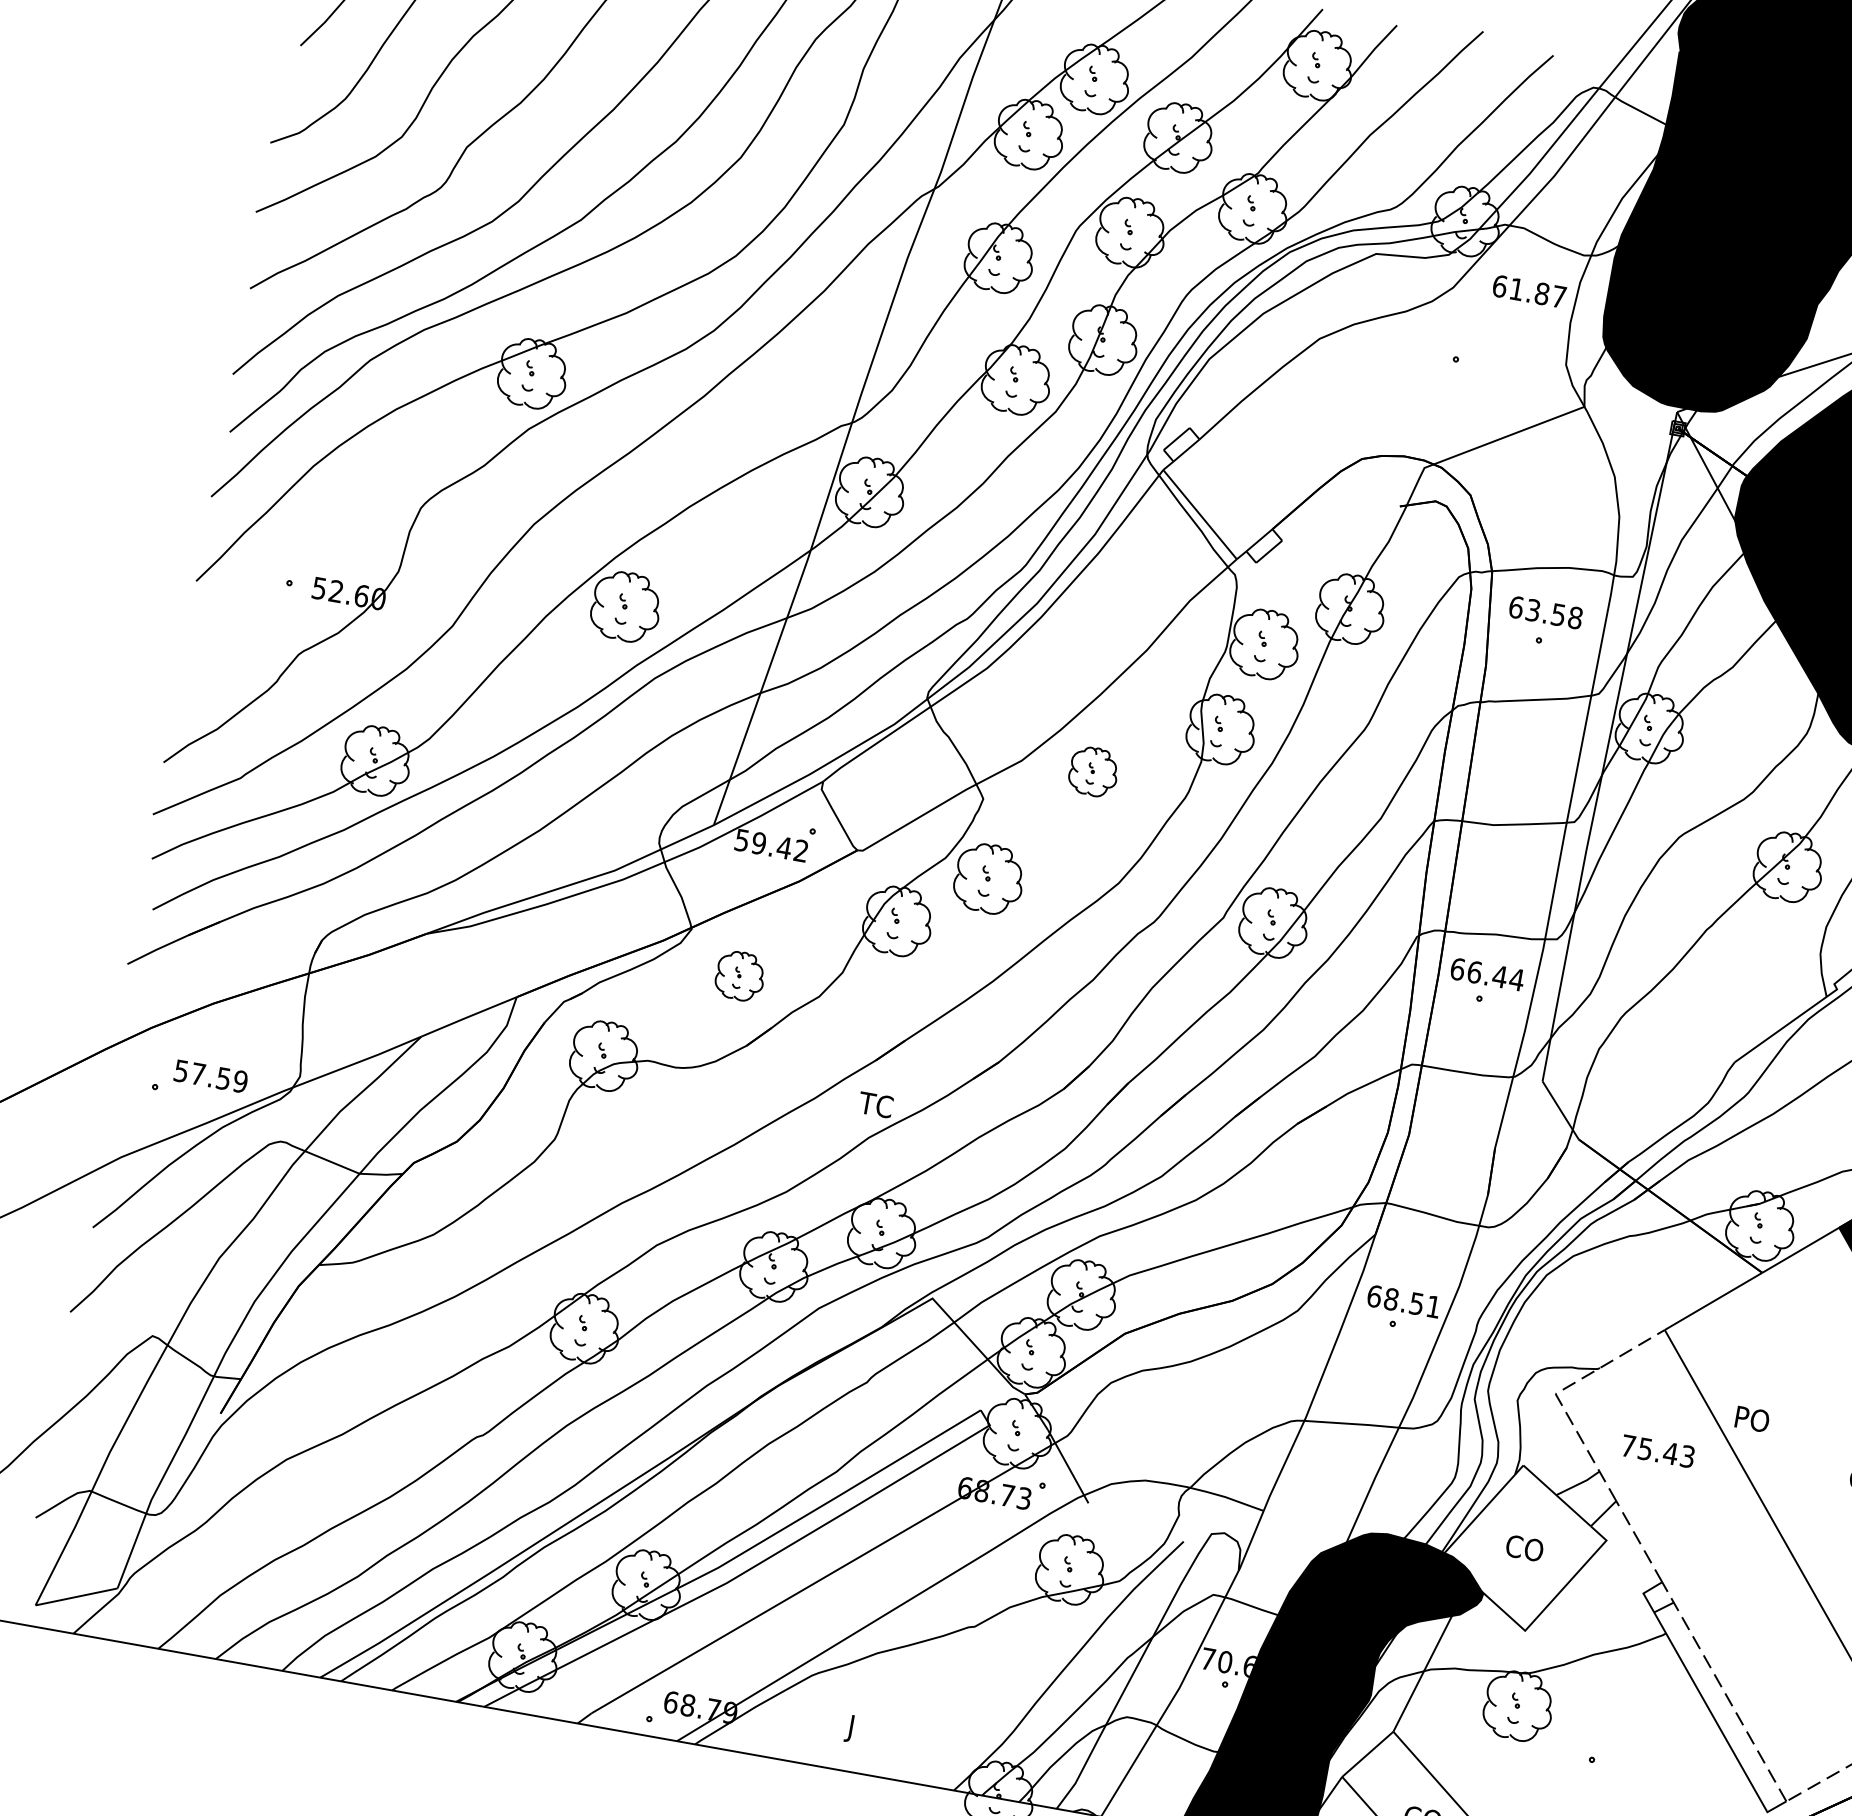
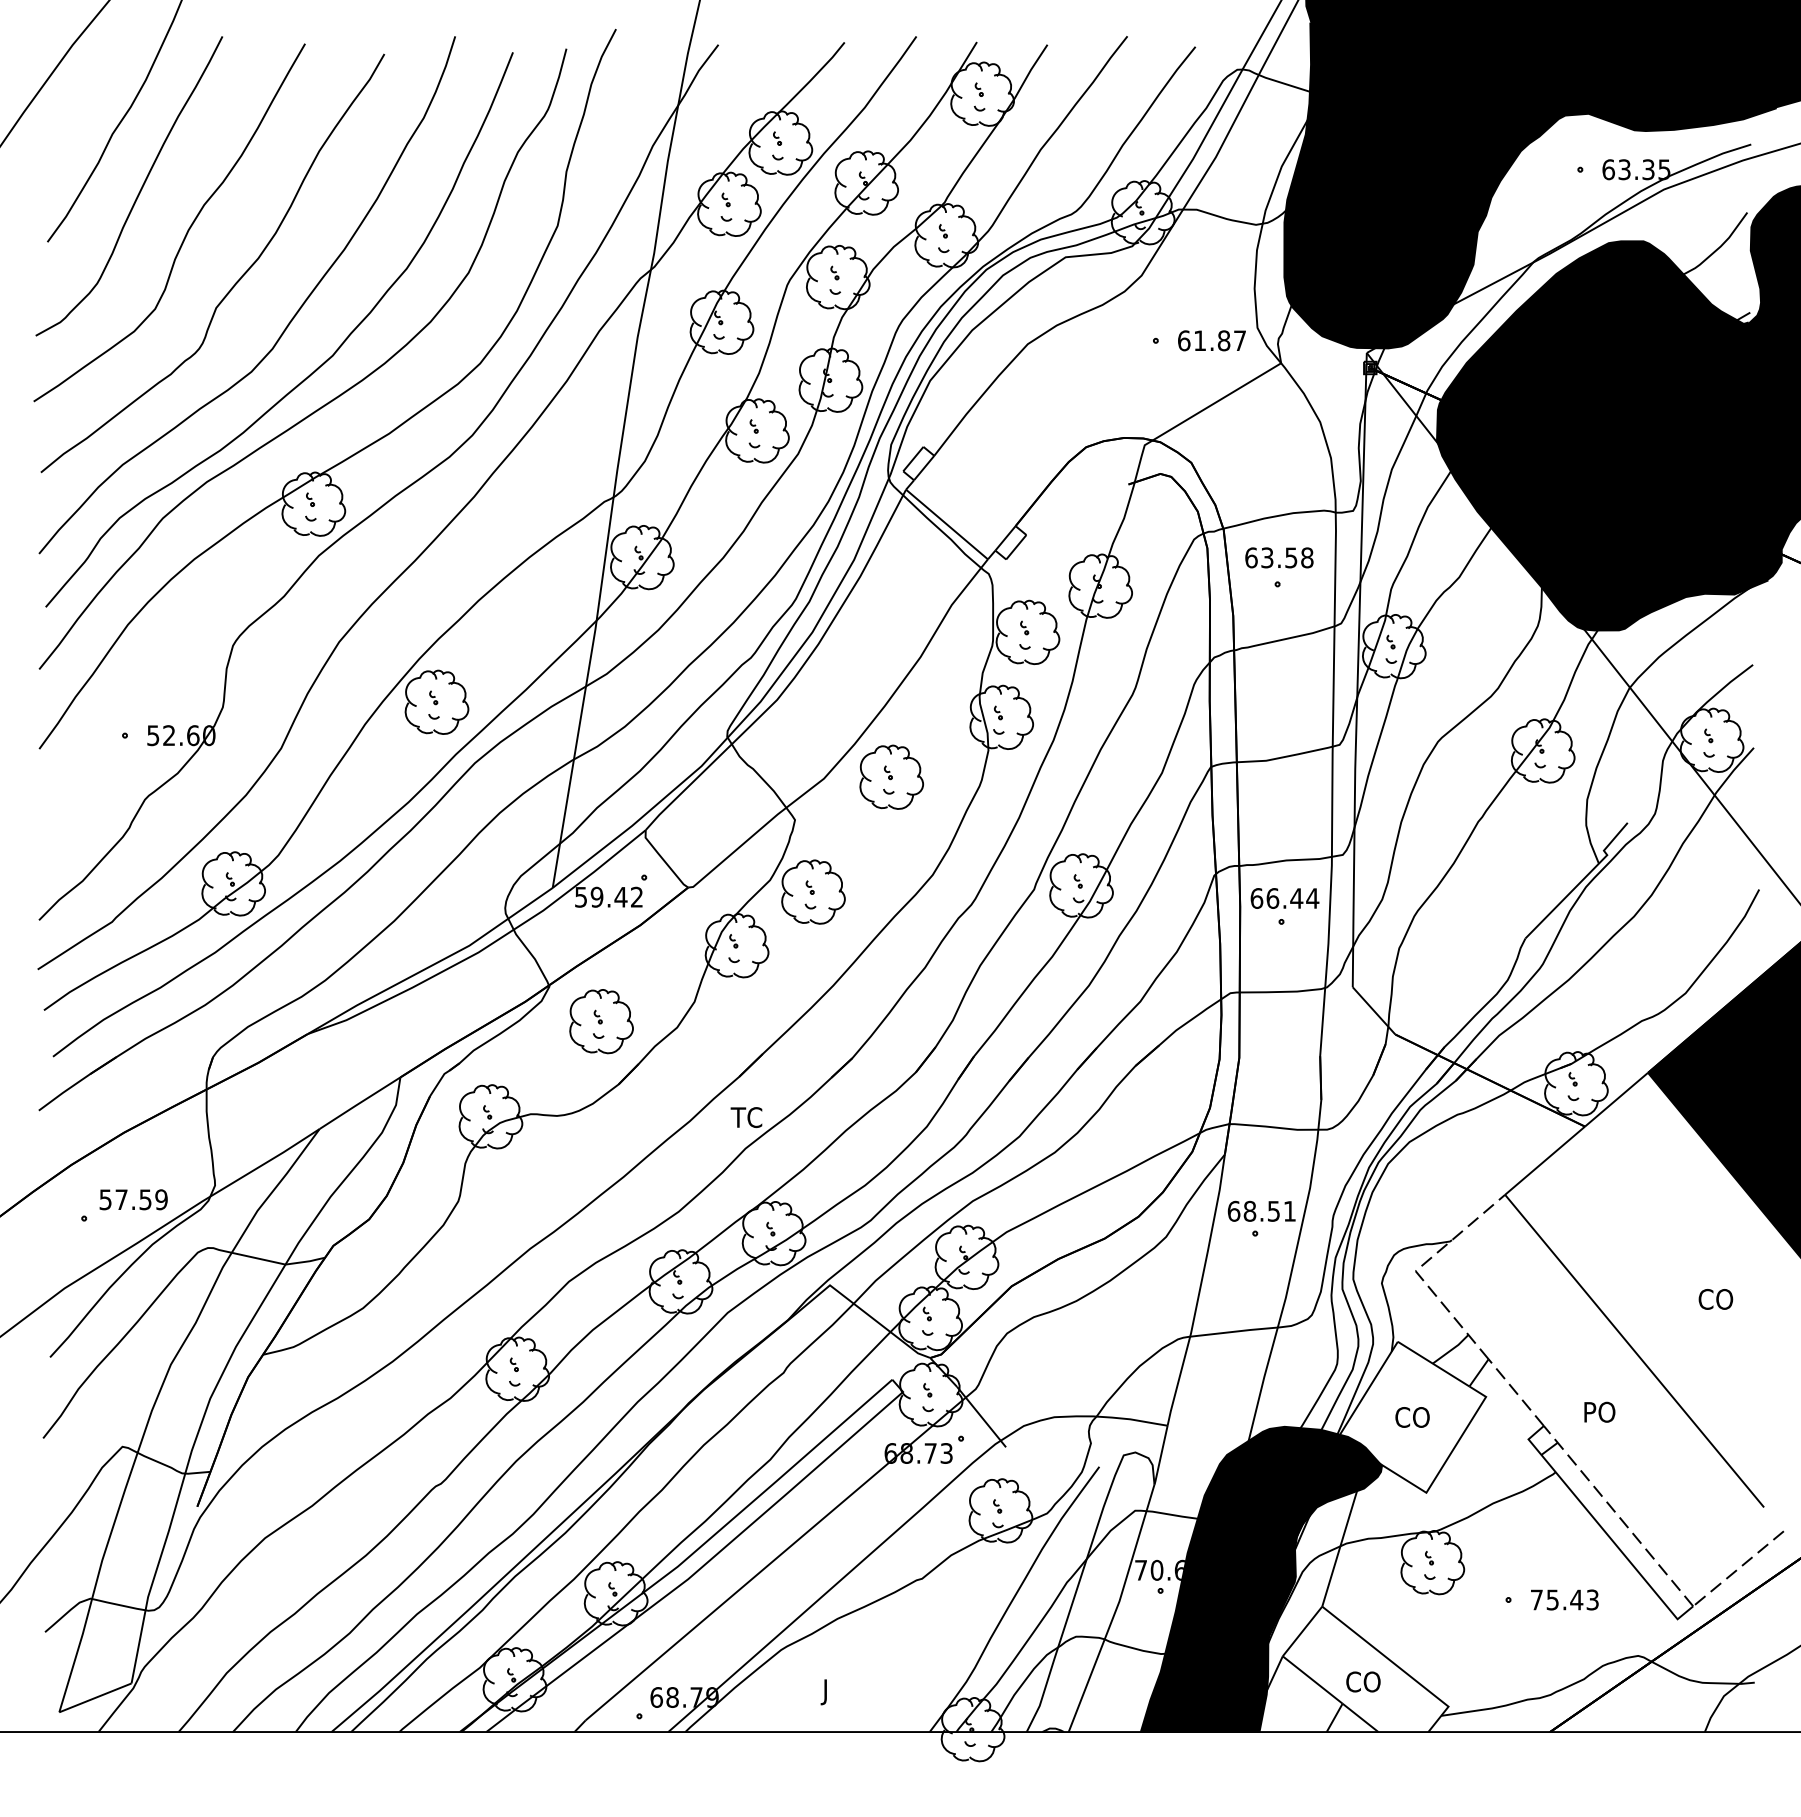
text: (1528, 291) -> (1211, 340), moved
part: (1093, 771) -> (891, 776), size x1.43
part: (740, 975) -> (601, 1021), size x1.43
text: (1752, 1418) -> (1599, 1411), moved
text: (1657, 1450) -> (1564, 1599), moved

